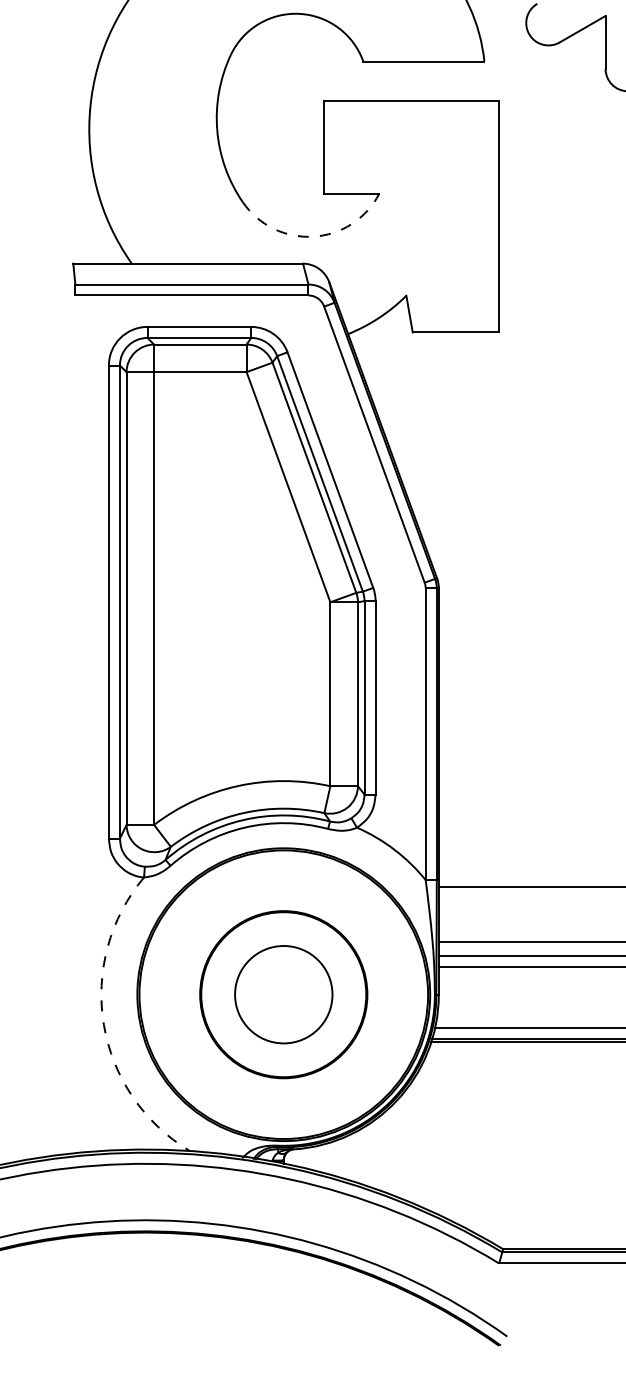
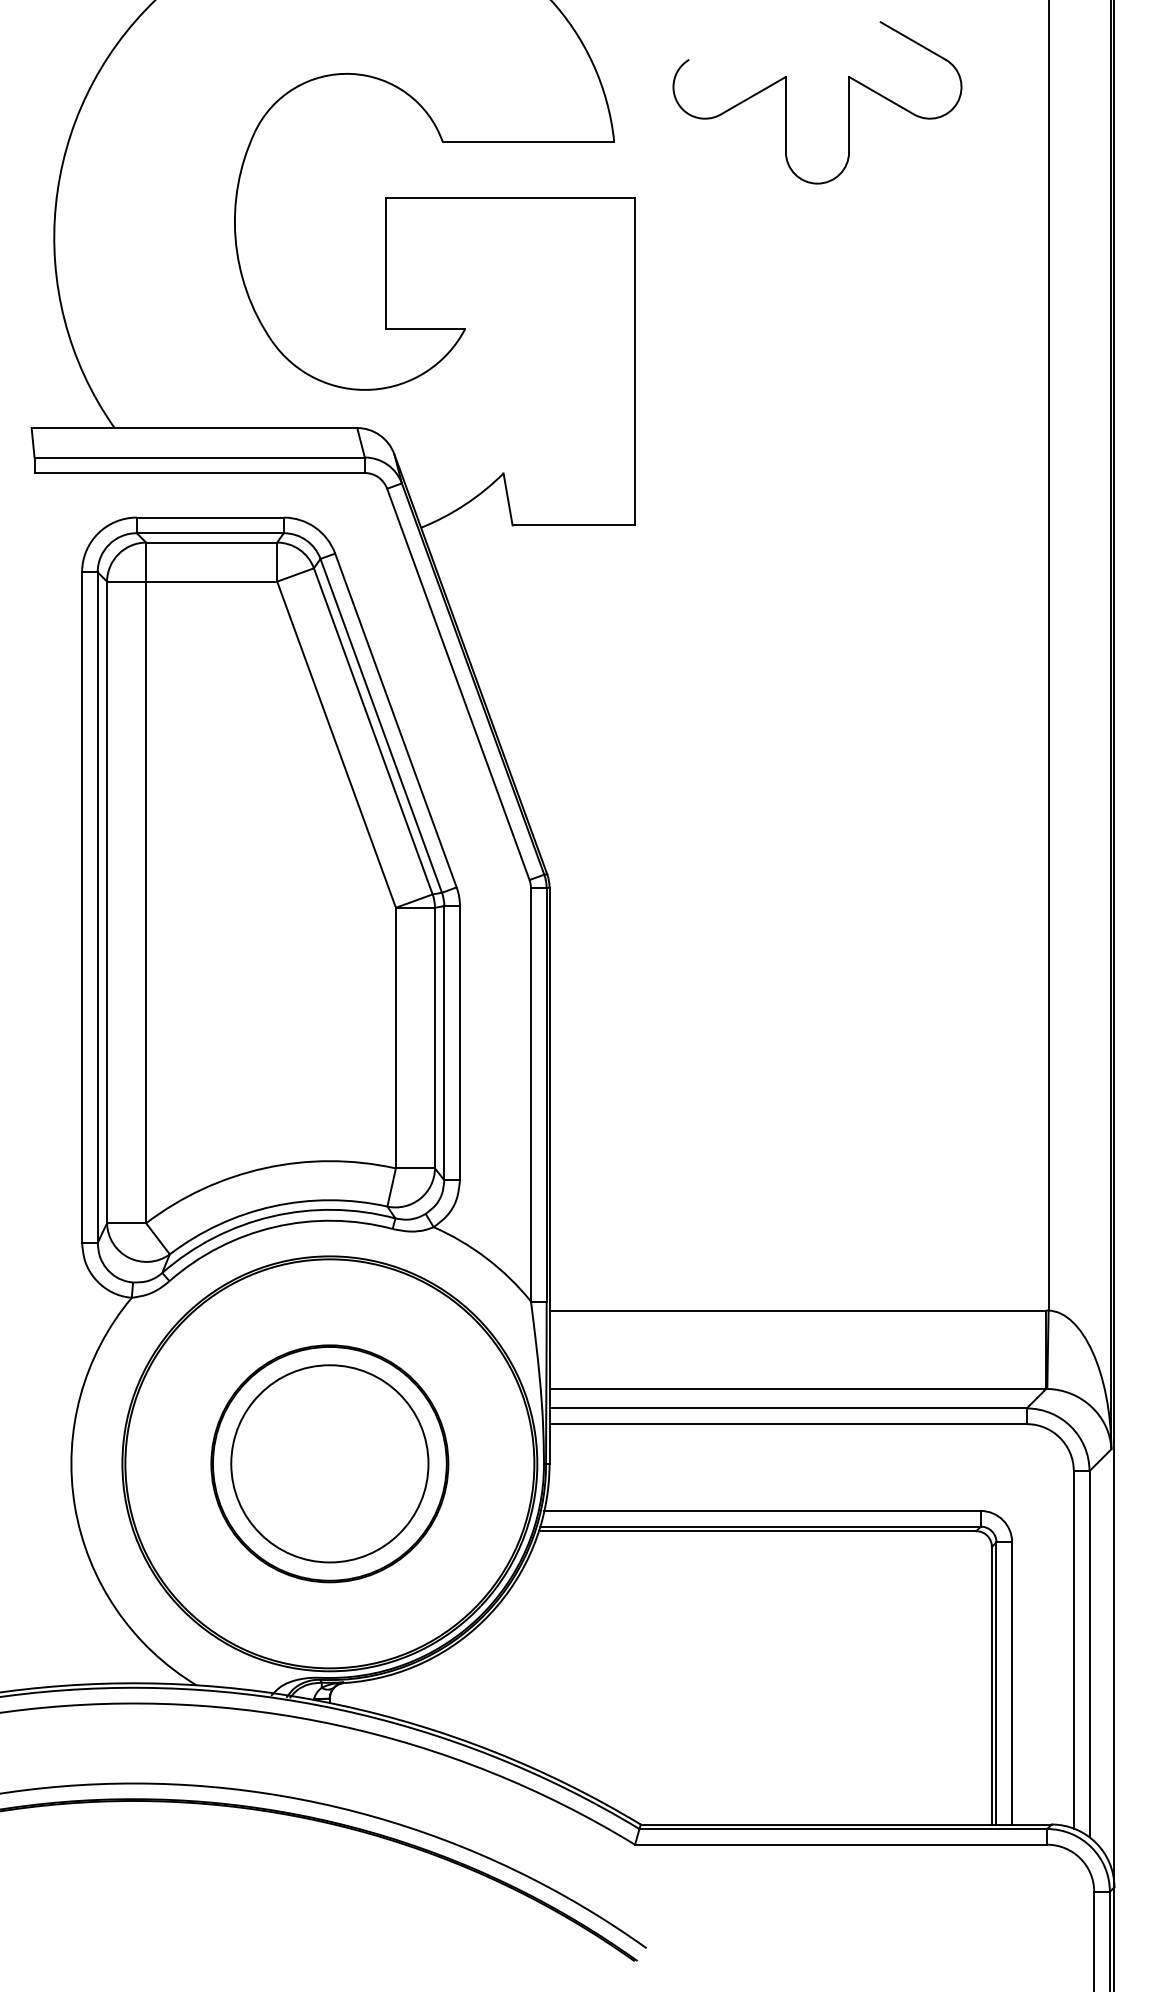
arc: (313, 236) -> (371, 389), dashed -> solid
circle: (283, 994) -> (329, 1463), size x1.43
arc: (103, 1024) -> (74, 1506), dashed -> solid

